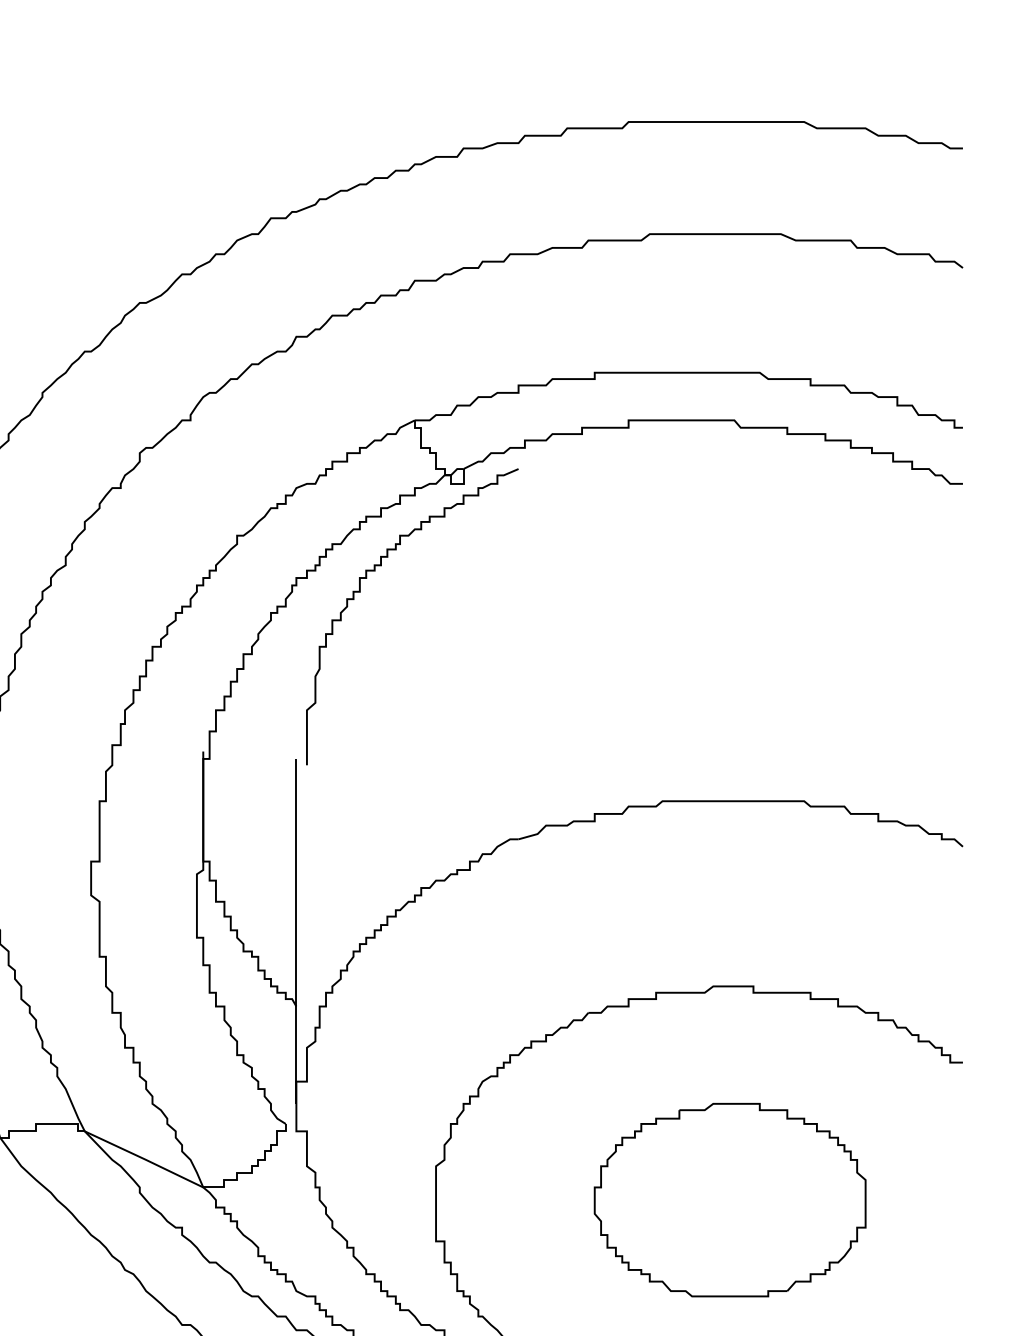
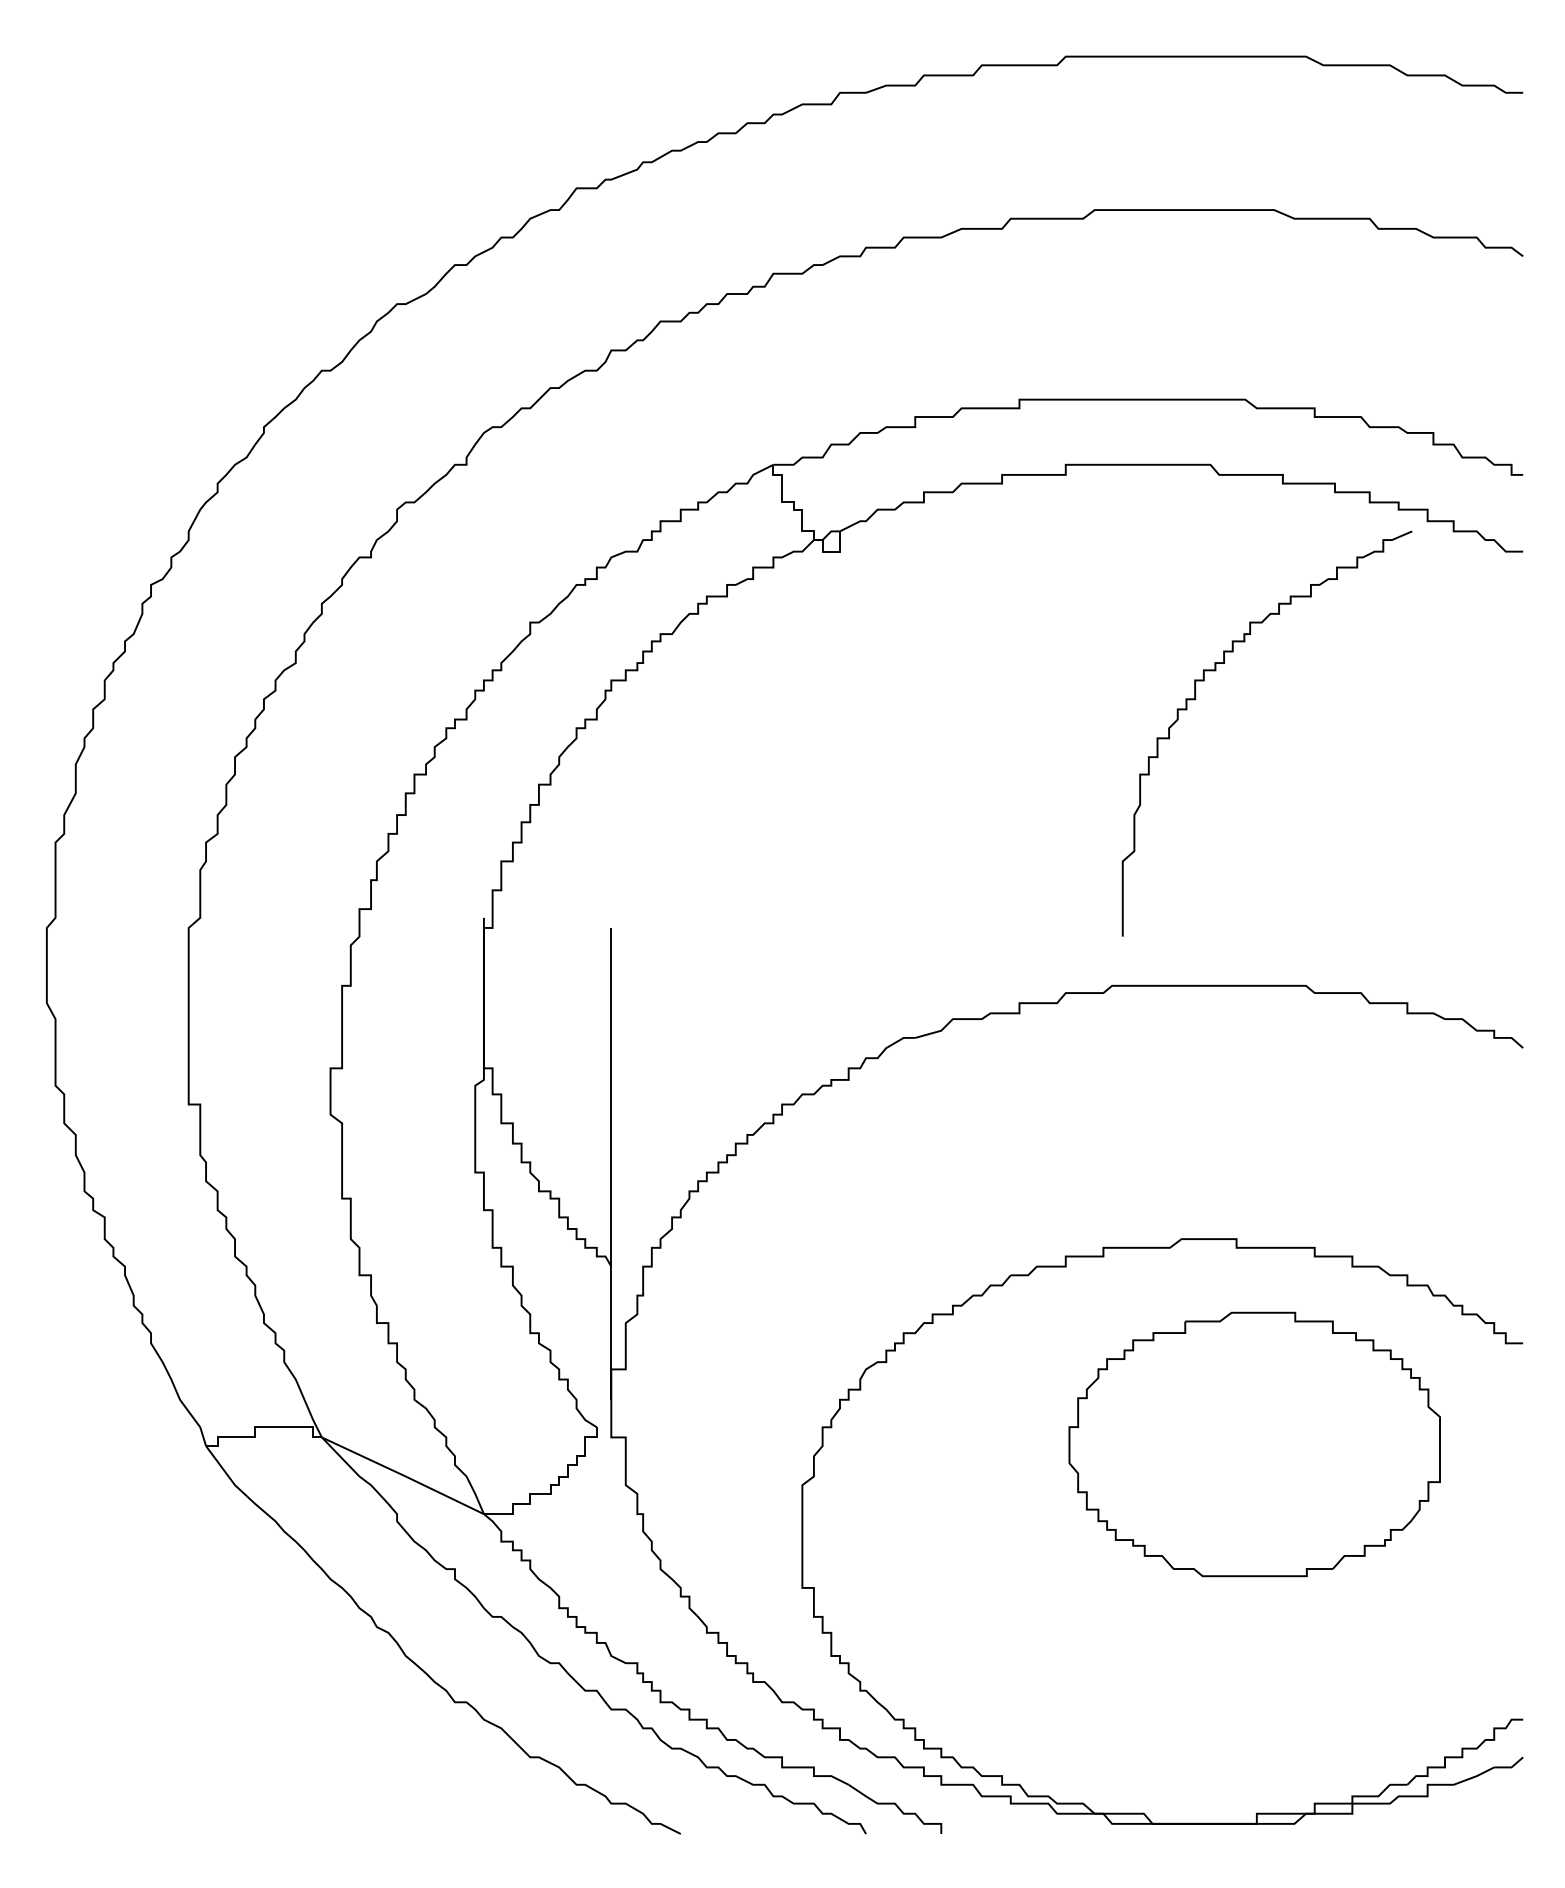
curve: (360, 592) -> (1195, 700), moved
part: (730, 1200) -> (1254, 1444), moved

